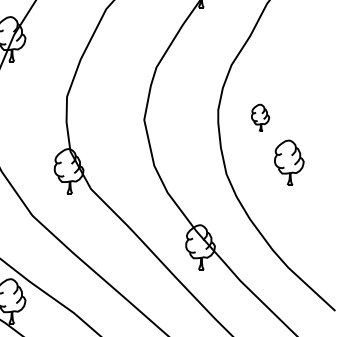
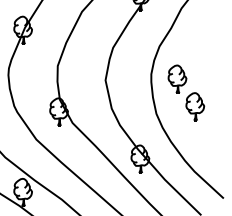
part: (260, 117) -> (177, 78), size x1.67

